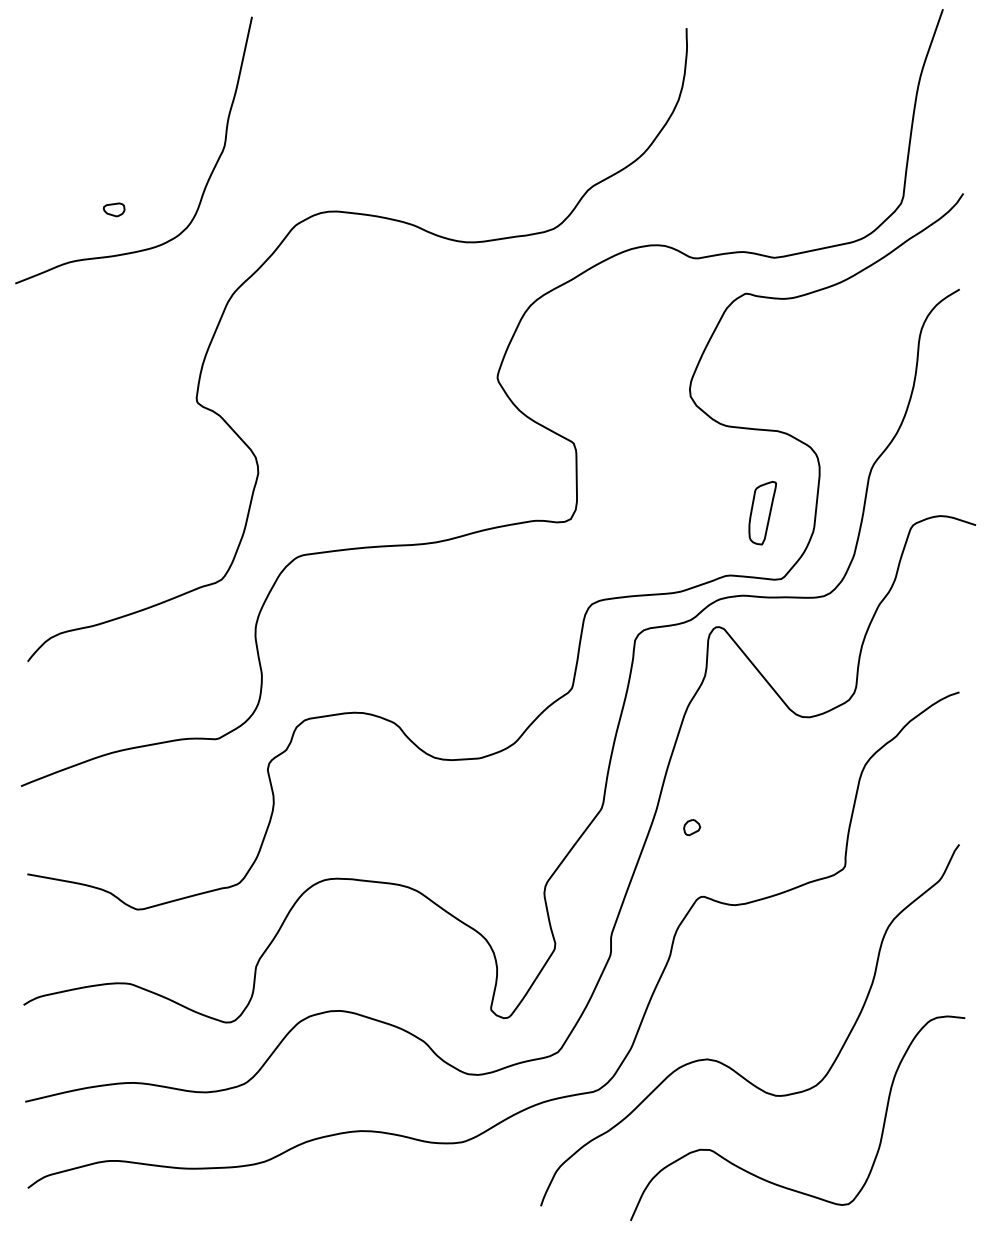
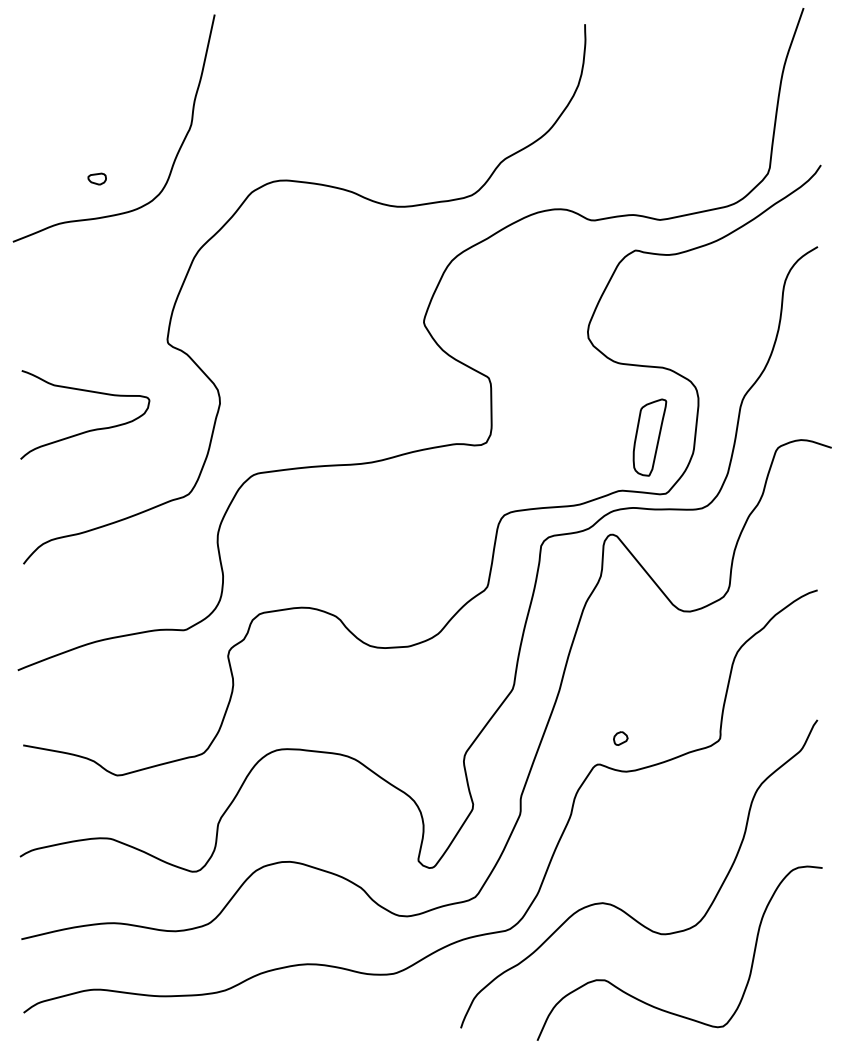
curve: (106, 503) -> (90, 429), added
part: (762, 513) -> (649, 437), size x1.43
part: (691, 827) -> (620, 738), moved

